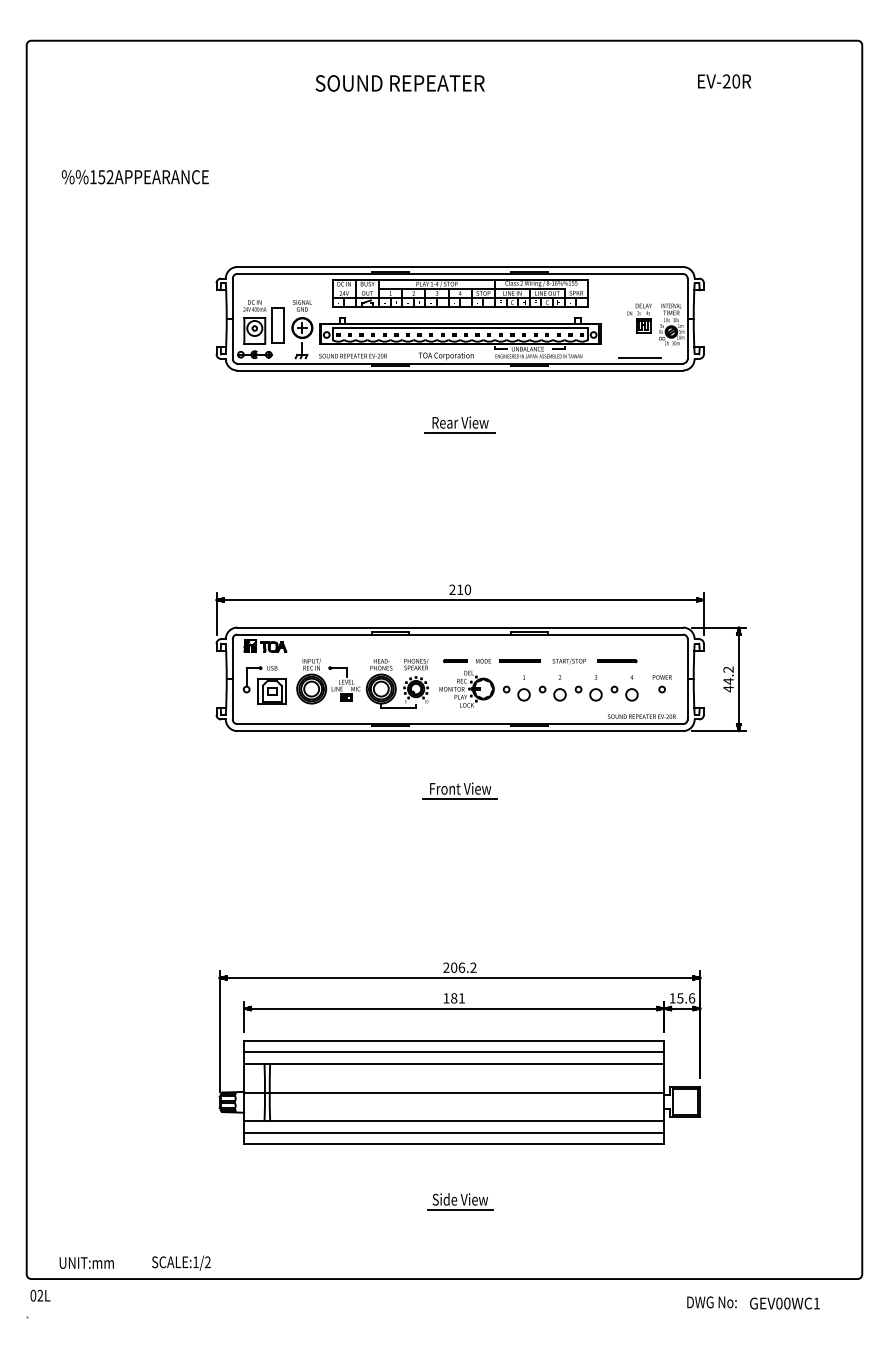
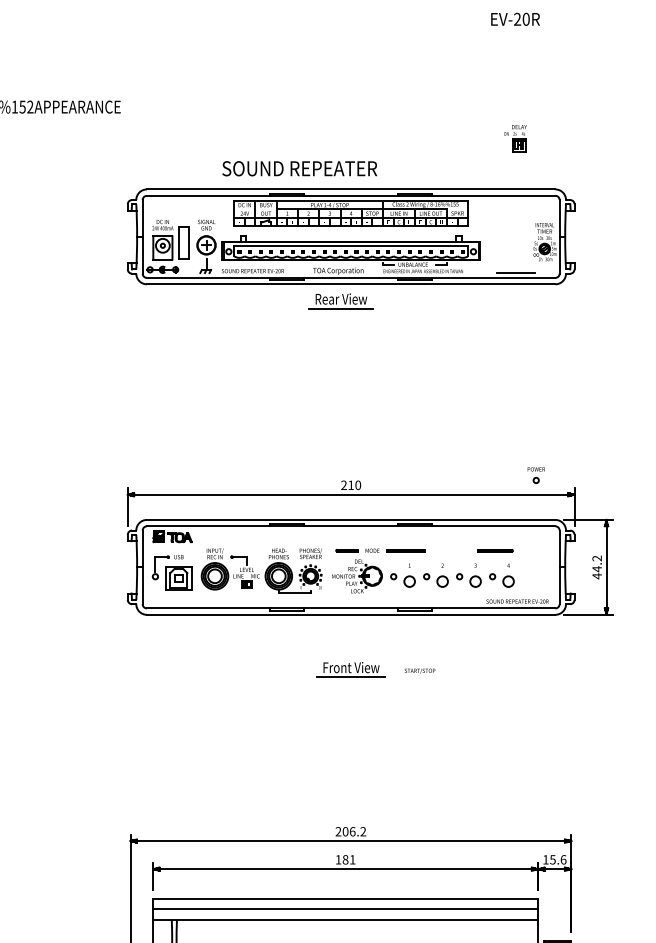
text: (724, 81) -> (515, 19), moved
text: (399, 83) -> (299, 168), moved
part: (639, 318) -> (515, 138), moved
part: (459, 424) -> (340, 300), moved
text: (568, 661) -> (419, 671), moved
part: (661, 684) -> (535, 475), moved

